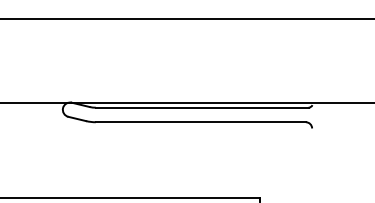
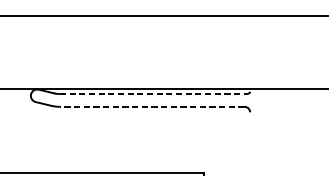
line: (202, 107) -> (153, 93), solid -> dashed
line: (200, 122) -> (151, 107), solid -> dashed

